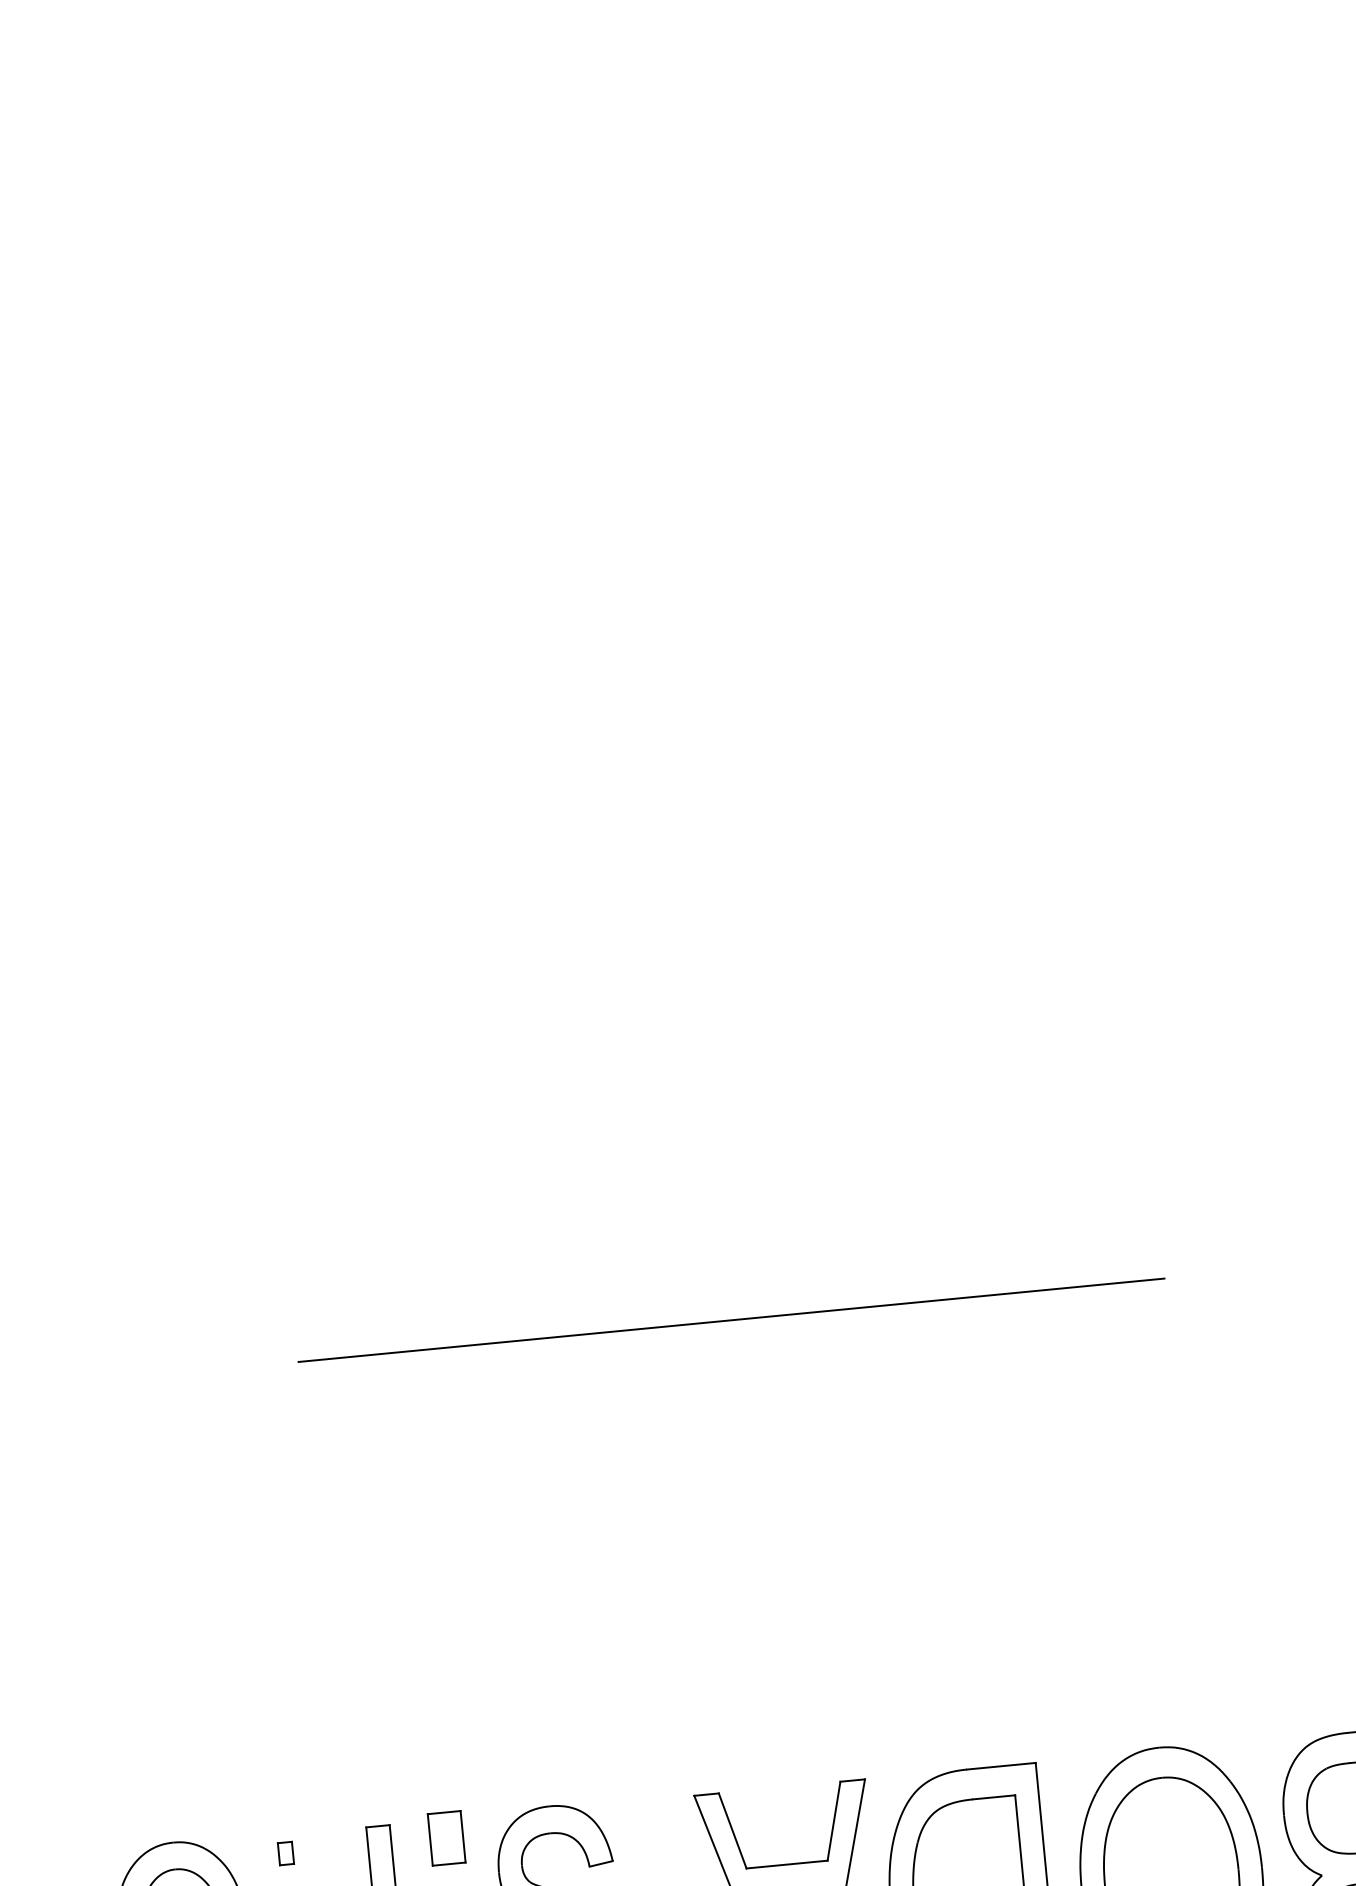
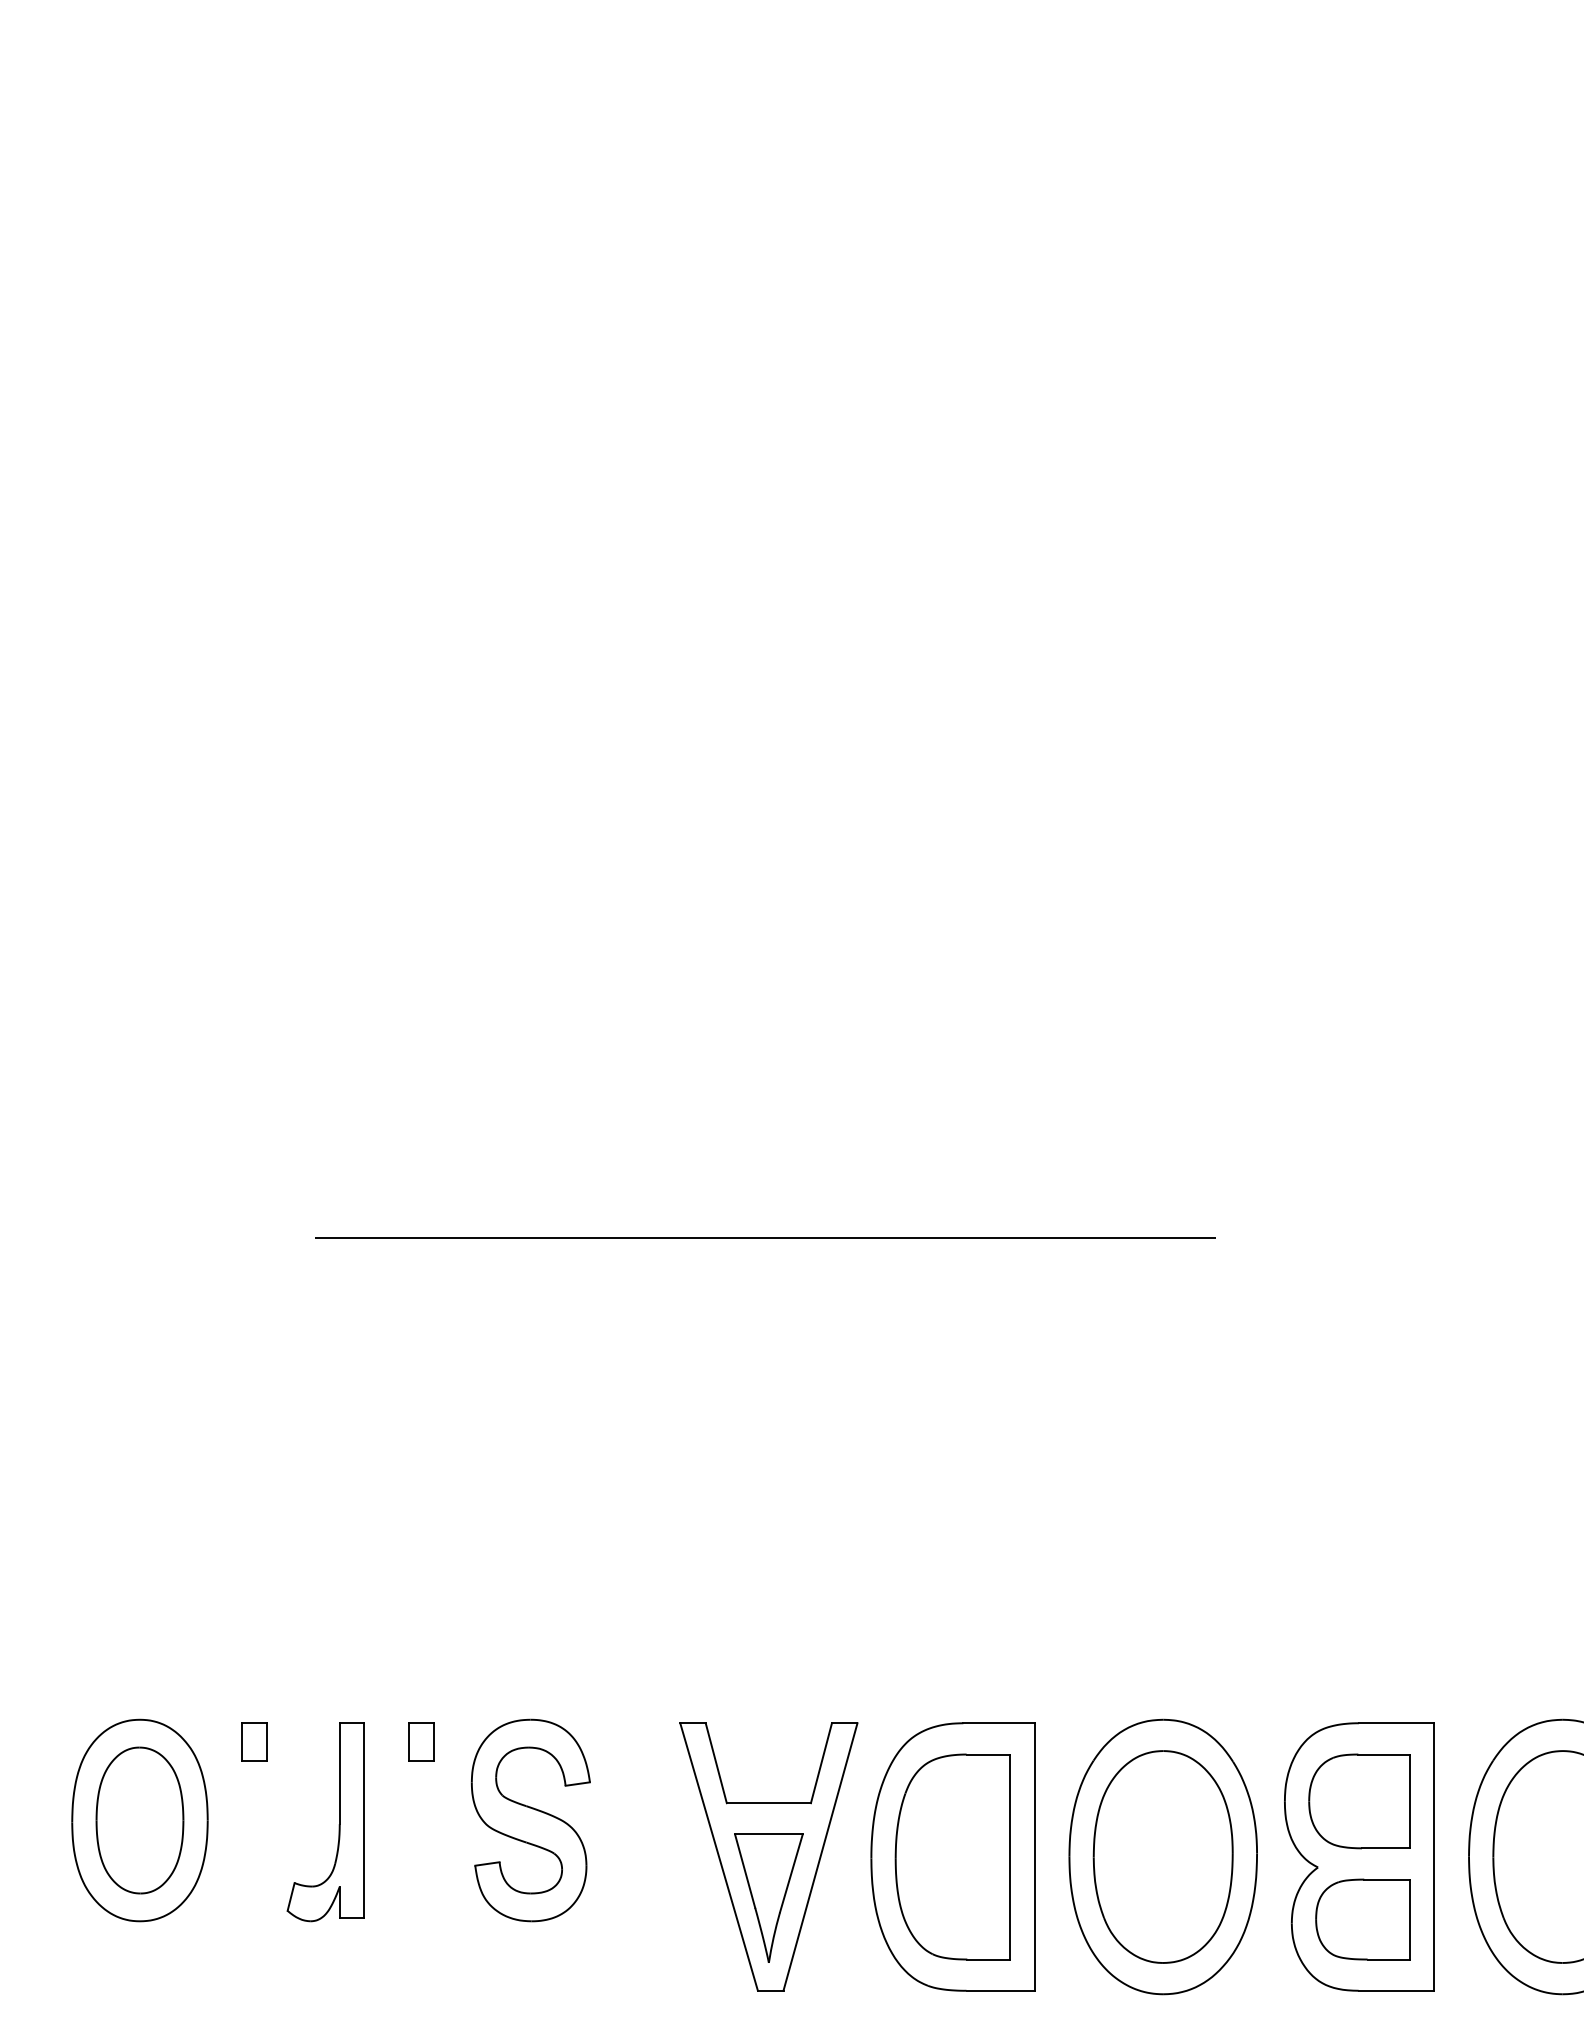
part: (446, 1837) -> (421, 1741), size x0.71
part: (285, 1852) -> (254, 1741), size x1.67

